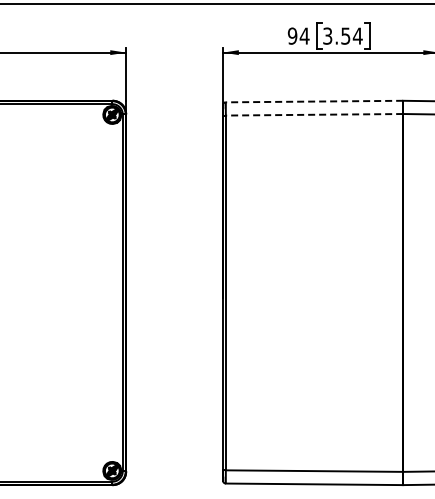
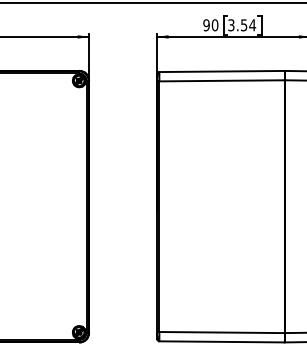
text: (304, 35) -> (214, 24), 94 -> 90
line: (314, 101) -> (222, 71), dashed -> solid
line: (314, 114) -> (222, 80), dashed -> solid

